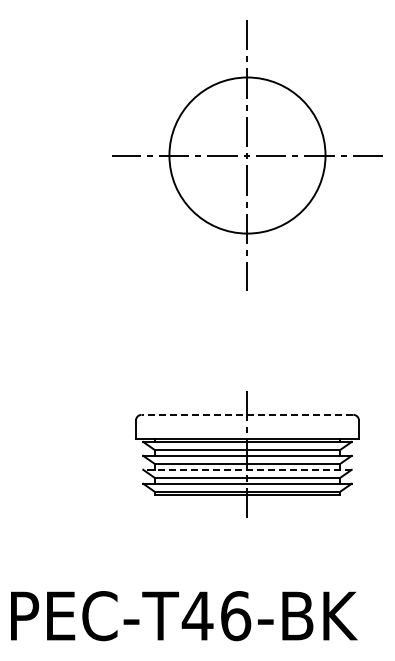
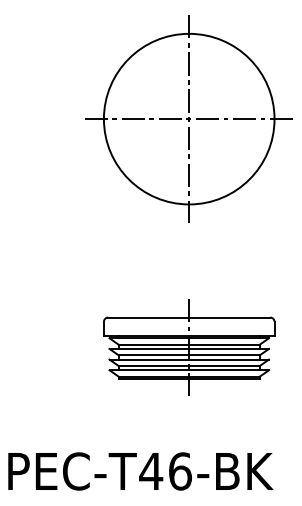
circle: (246, 155) -> (188, 119), size x1.43
line: (247, 414) -> (189, 317), dashed -> solid
line: (246, 469) -> (188, 359), dashed -> solid

